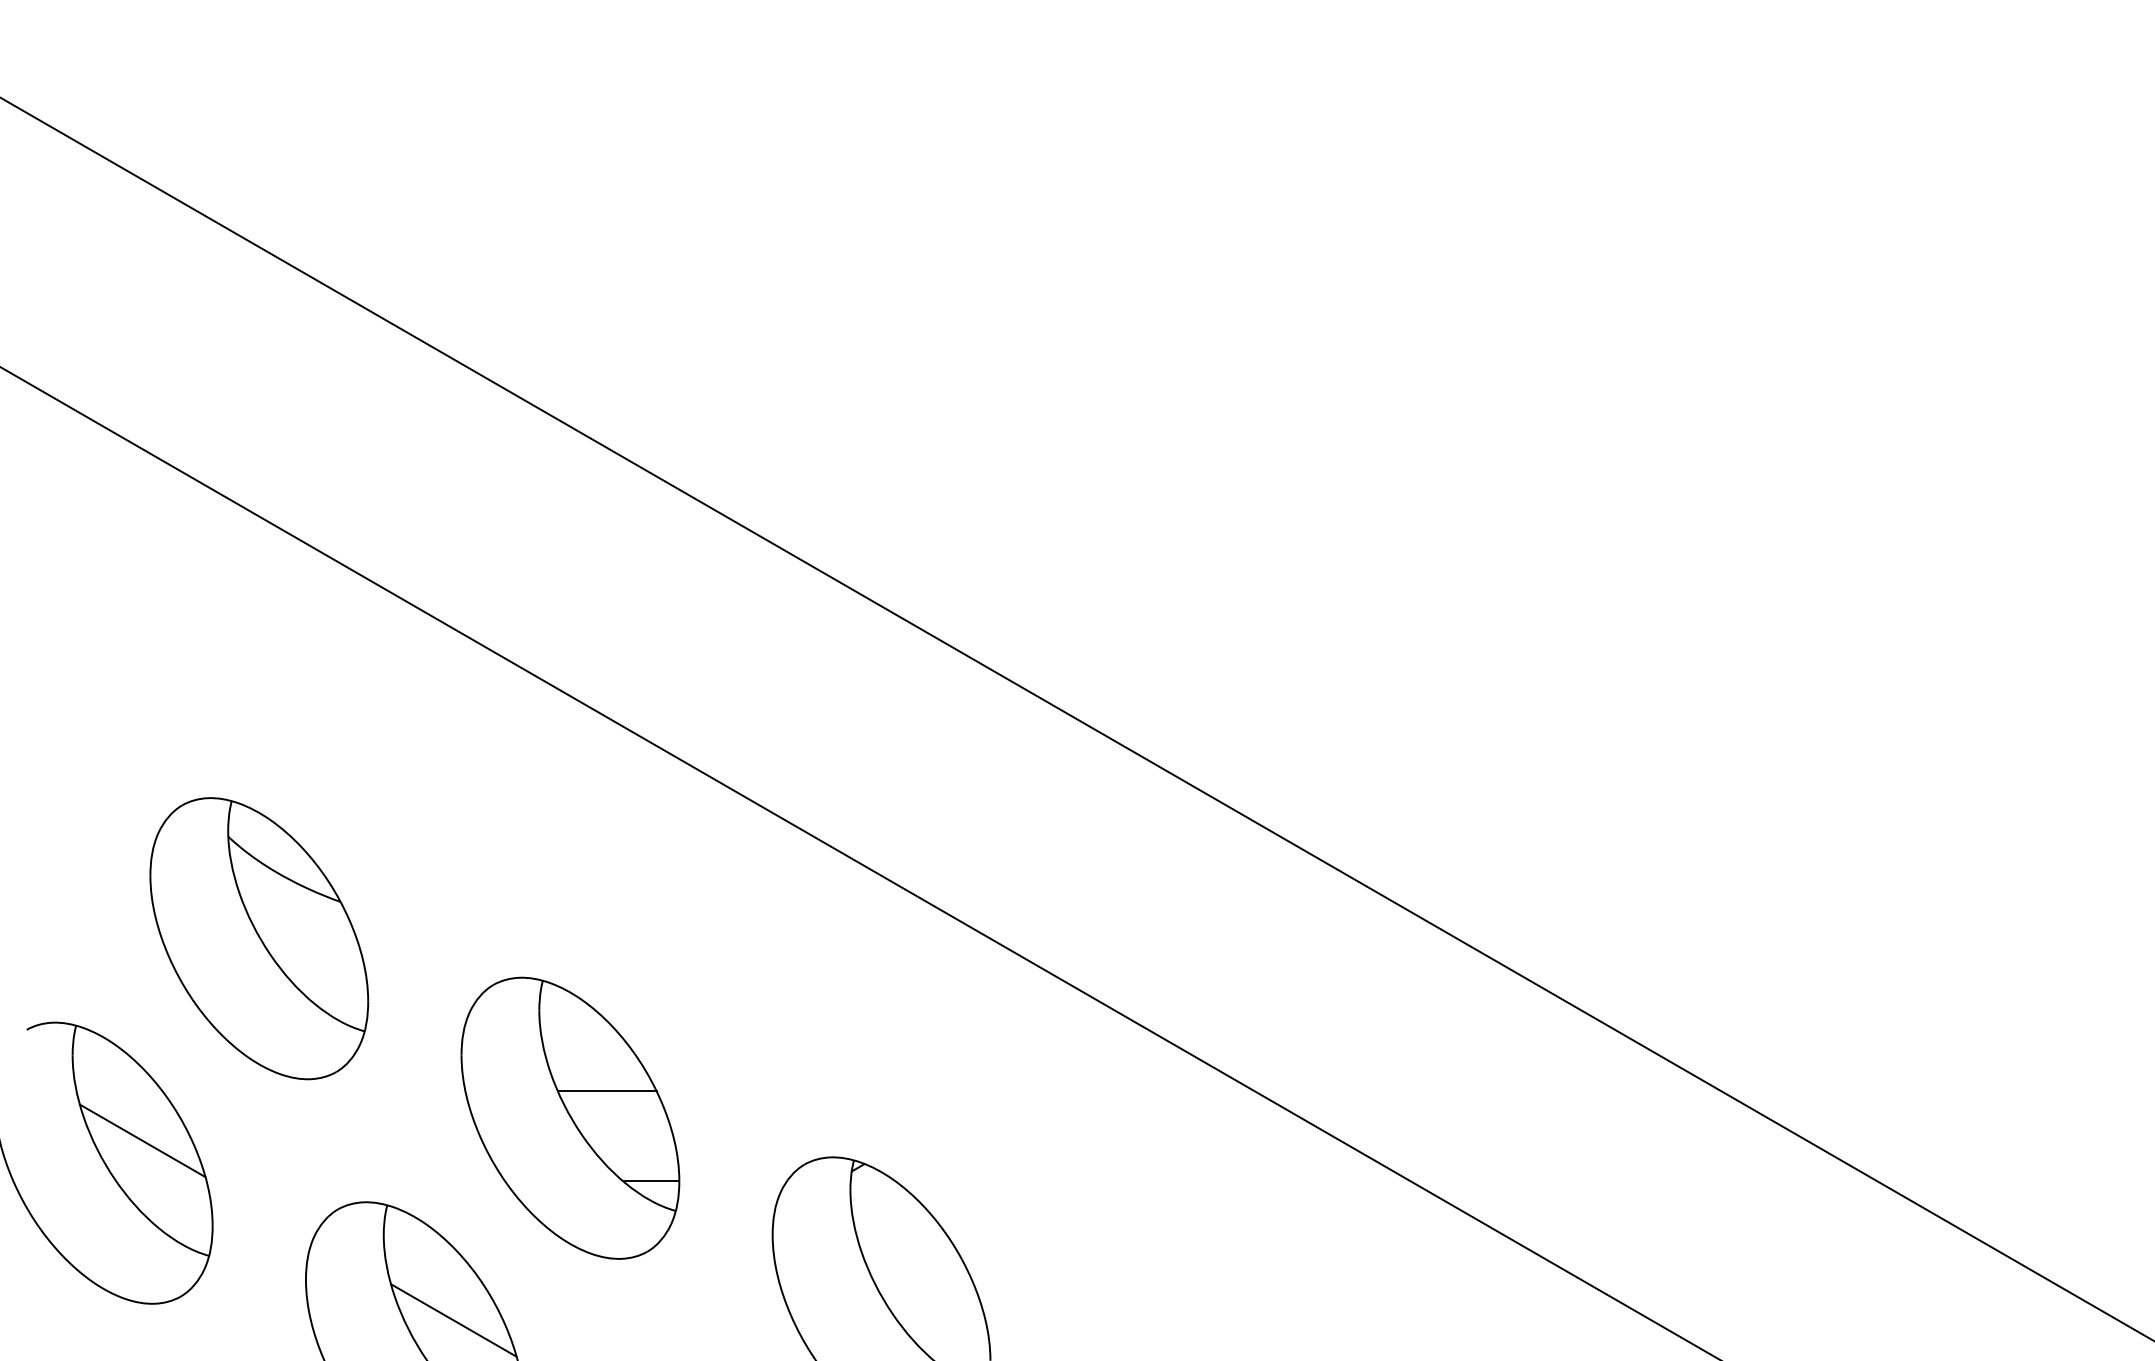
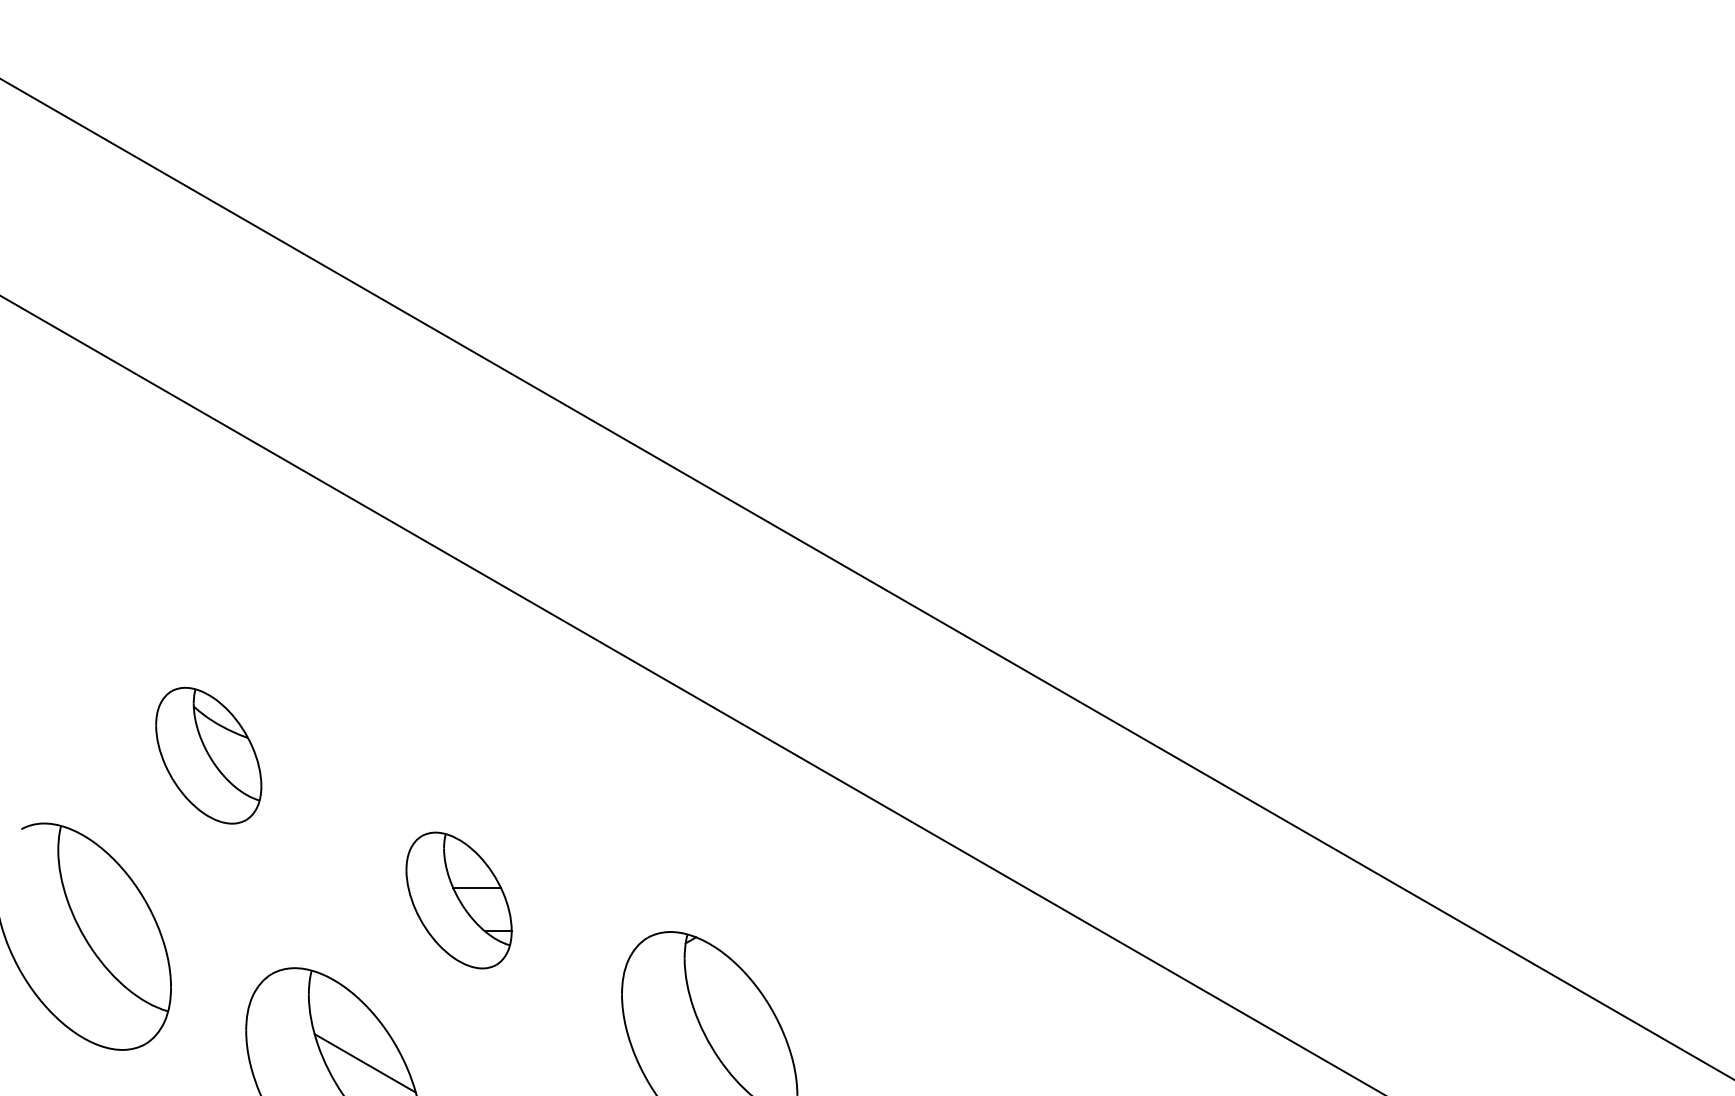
part: (259, 938) -> (208, 755), size x0.6
part: (569, 1118) -> (458, 900), size x0.6
line: (142, 1140) -> (114, 918), removed

